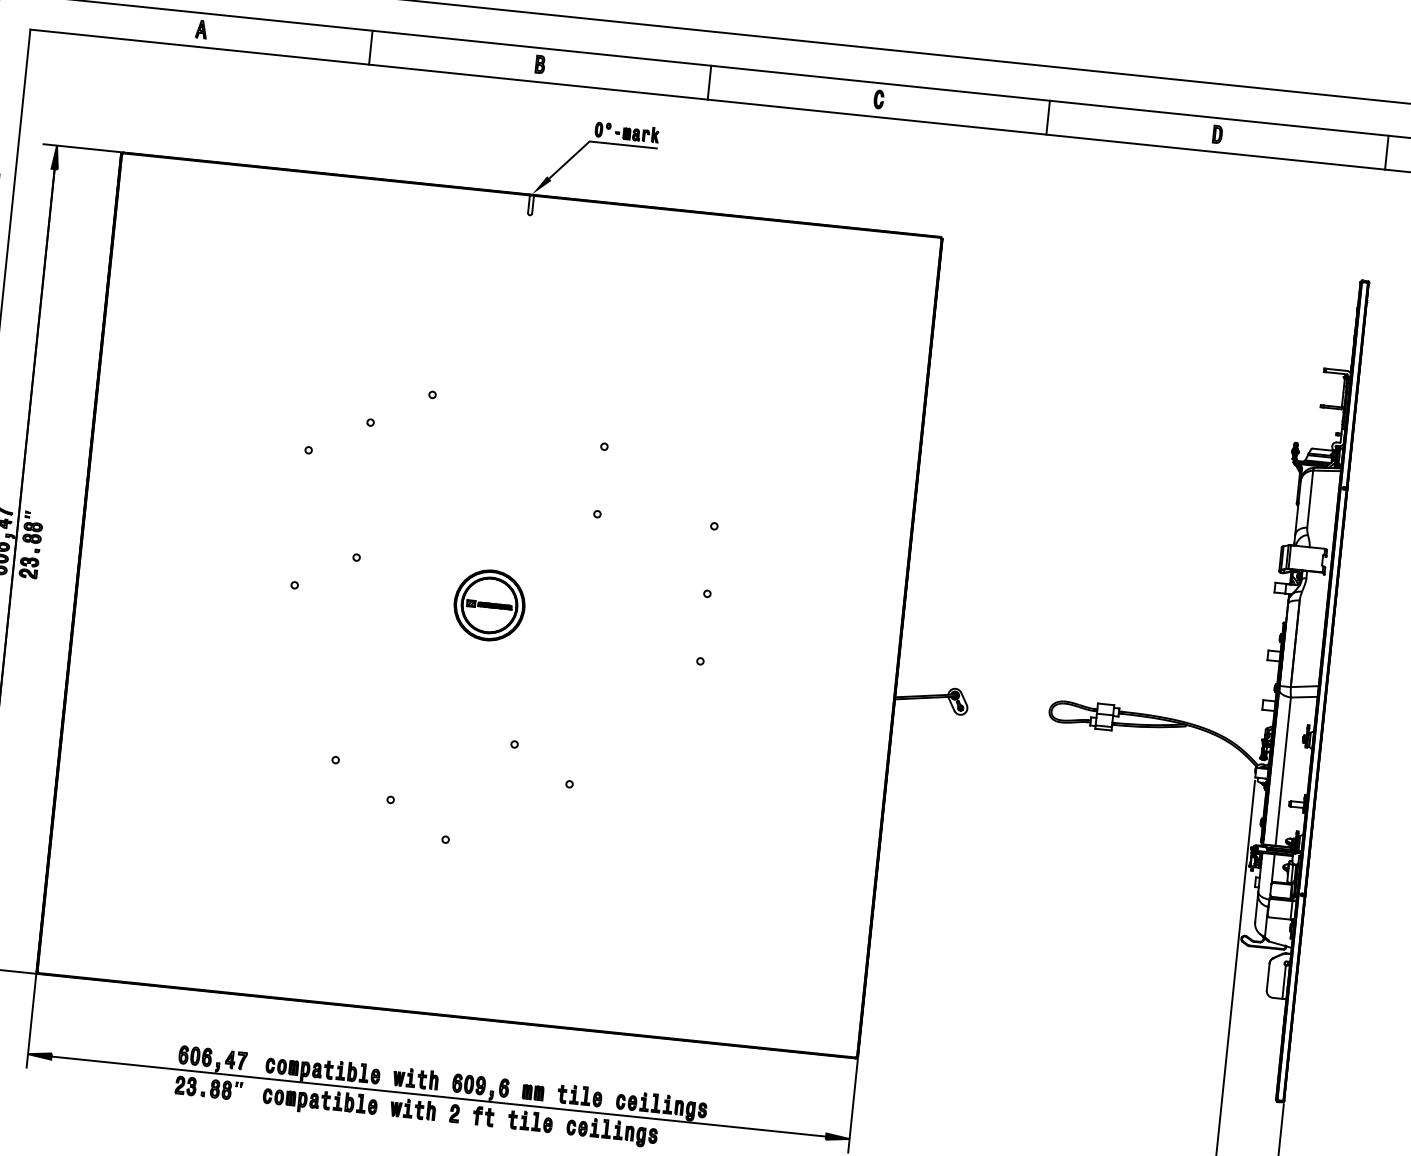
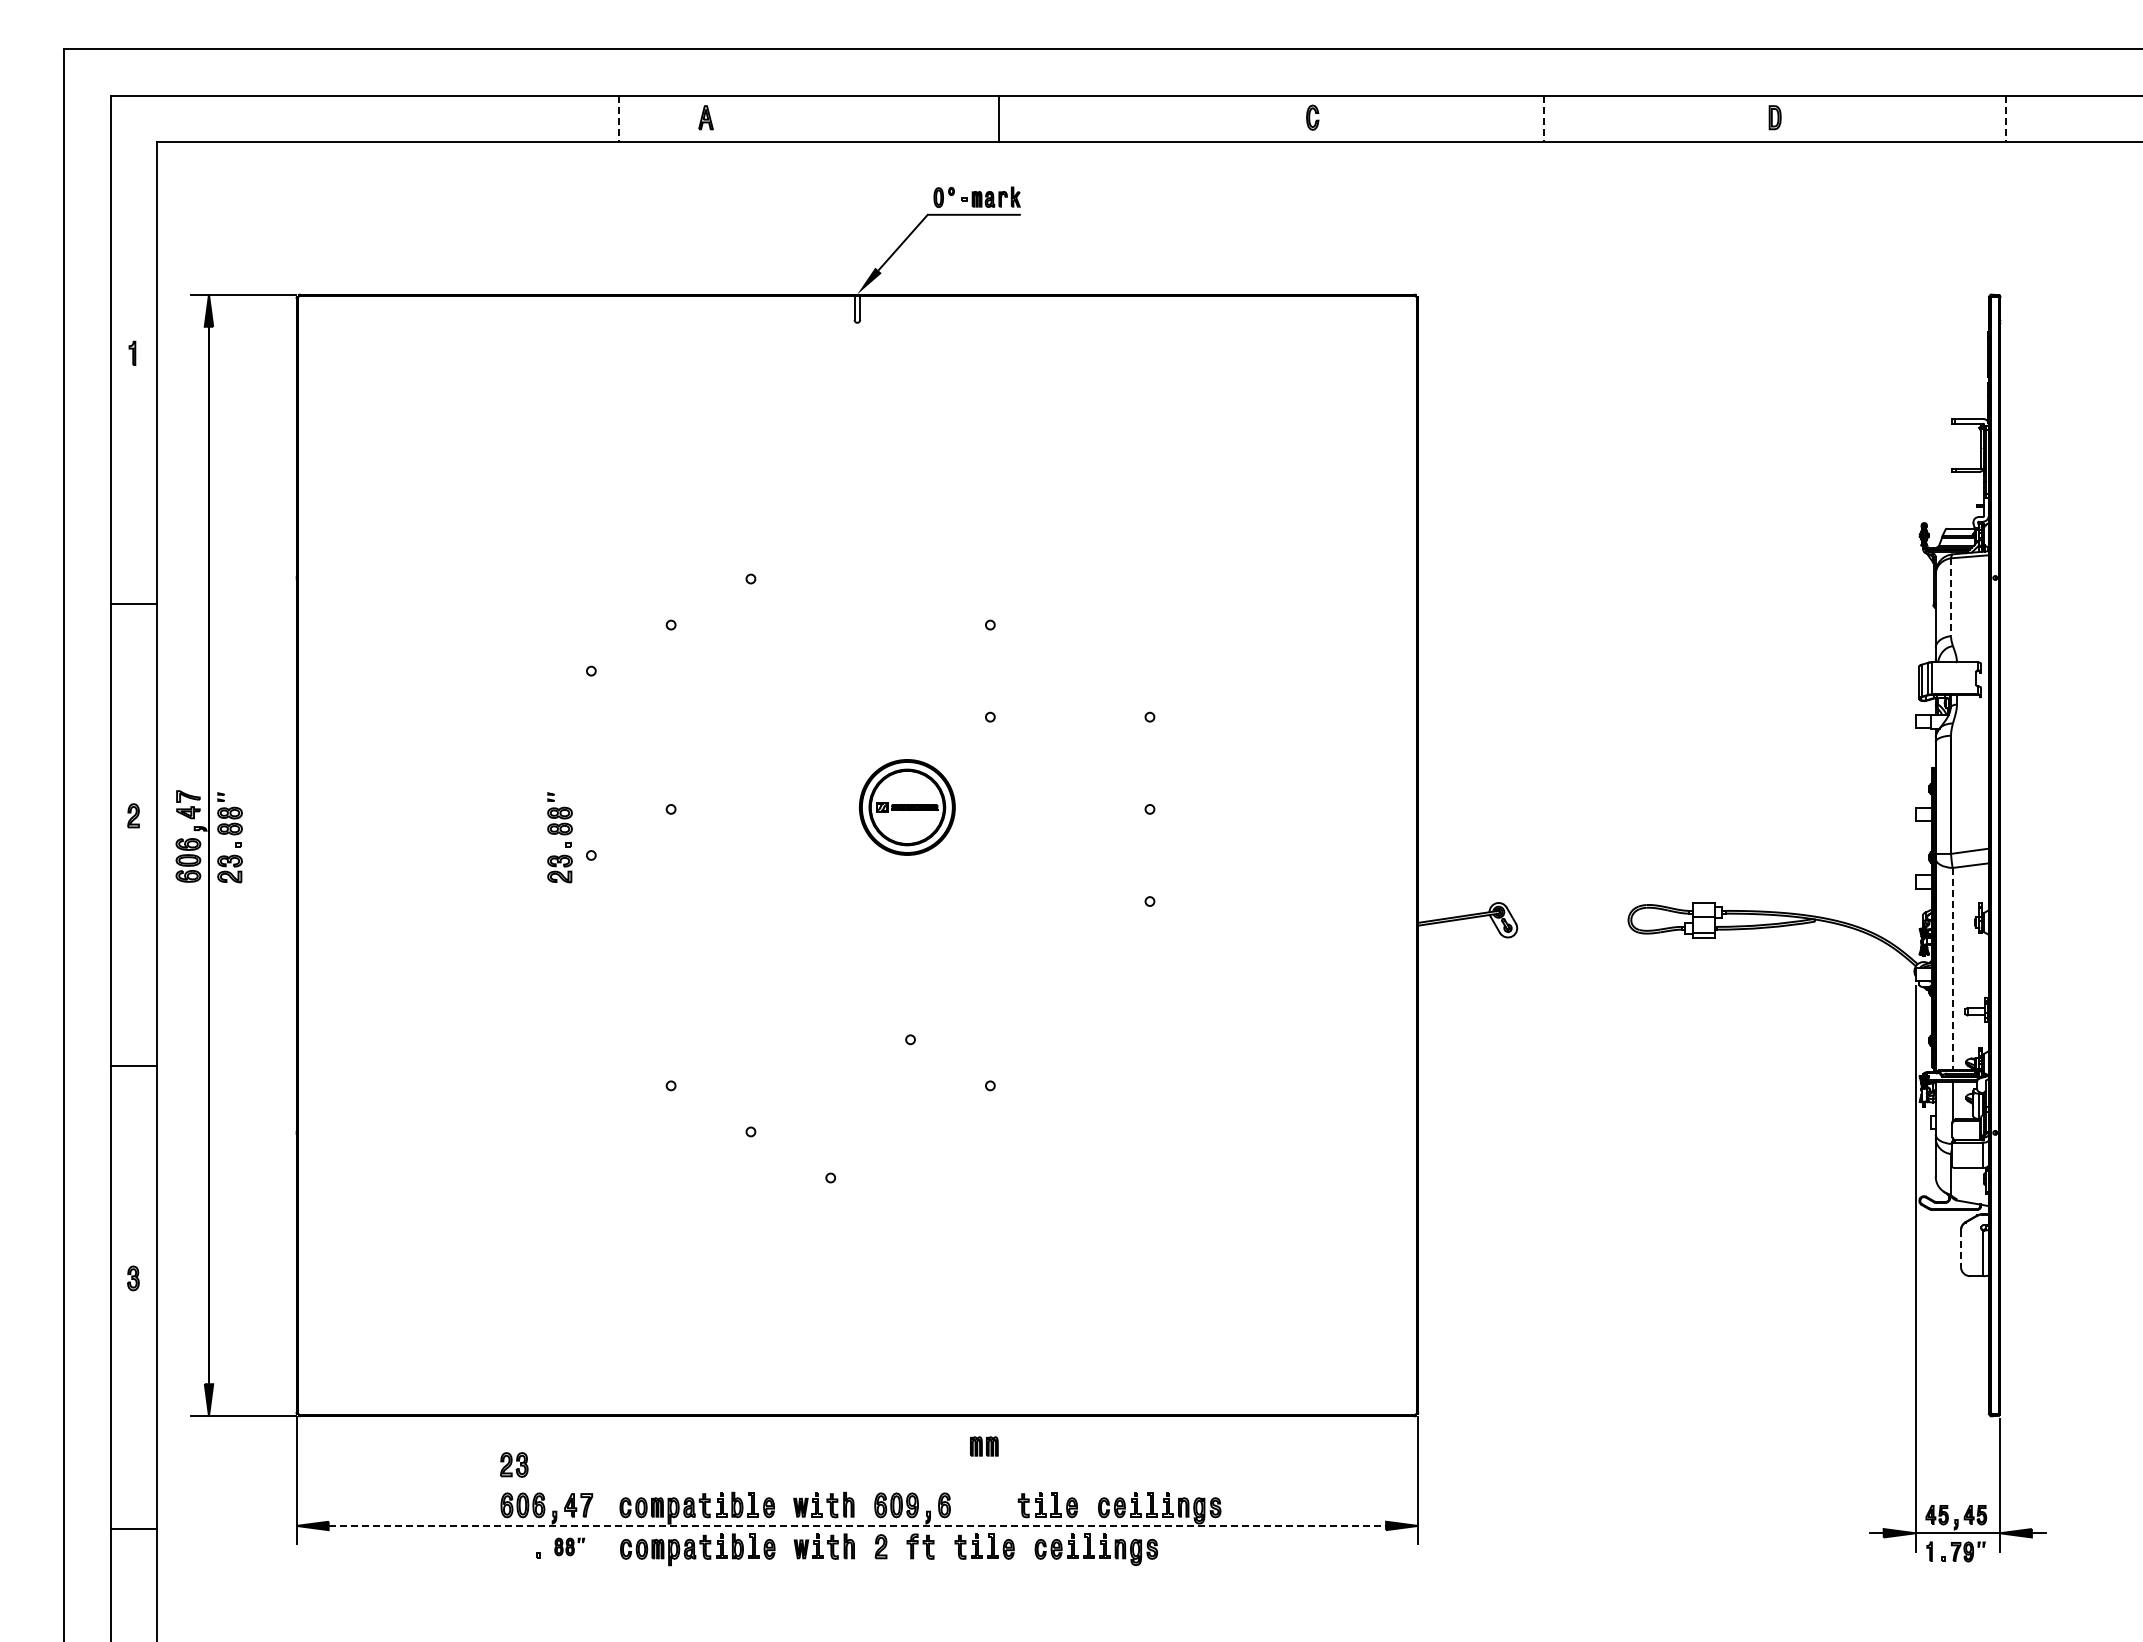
part: (201, 29) -> (705, 117), moved
line: (371, 48) -> (619, 119), solid -> dashed
part: (540, 64) -> (850, 117), removed
line: (709, 82) -> (999, 118), moved
line: (1047, 118) -> (1543, 119), solid -> dashed
line: (1387, 153) -> (2006, 119), solid -> dashed
line: (1310, 499) -> (1951, 597), solid -> dashed
part: (272, 569) -> (559, 837), added
part: (489, 605) -> (907, 807), moved
line: (1283, 771) -> (1952, 969), solid -> dashed
line: (1267, 977) -> (1960, 1249), solid -> dashed
part: (186, 1085) -> (514, 1464), moved
part: (226, 1089) -> (569, 1546), size x0.7
part: (533, 1092) -> (984, 1446), moved
line: (438, 1096) -> (857, 1525), solid -> dashed

